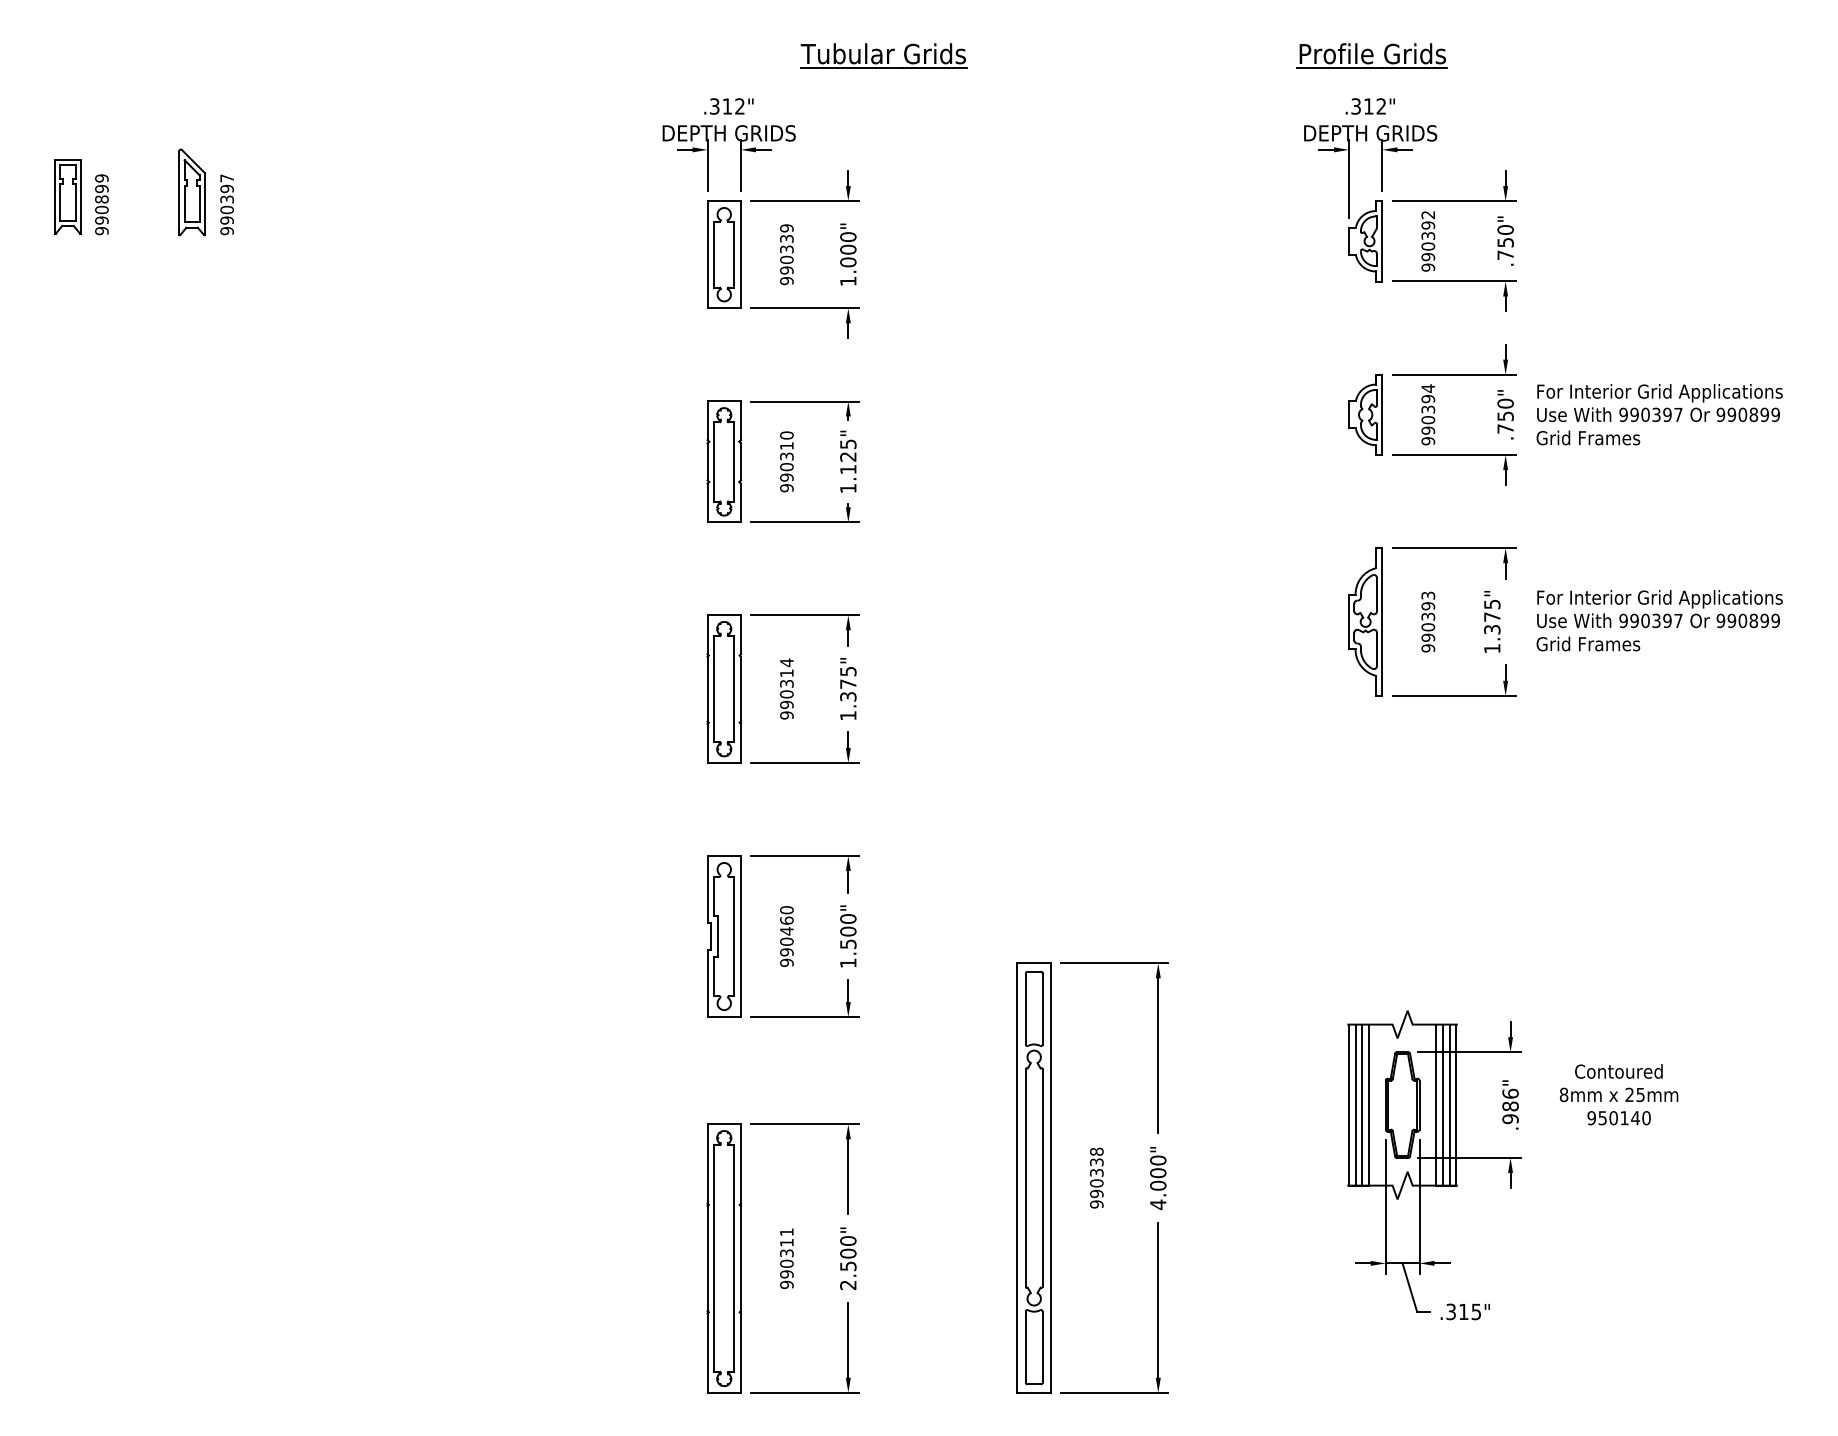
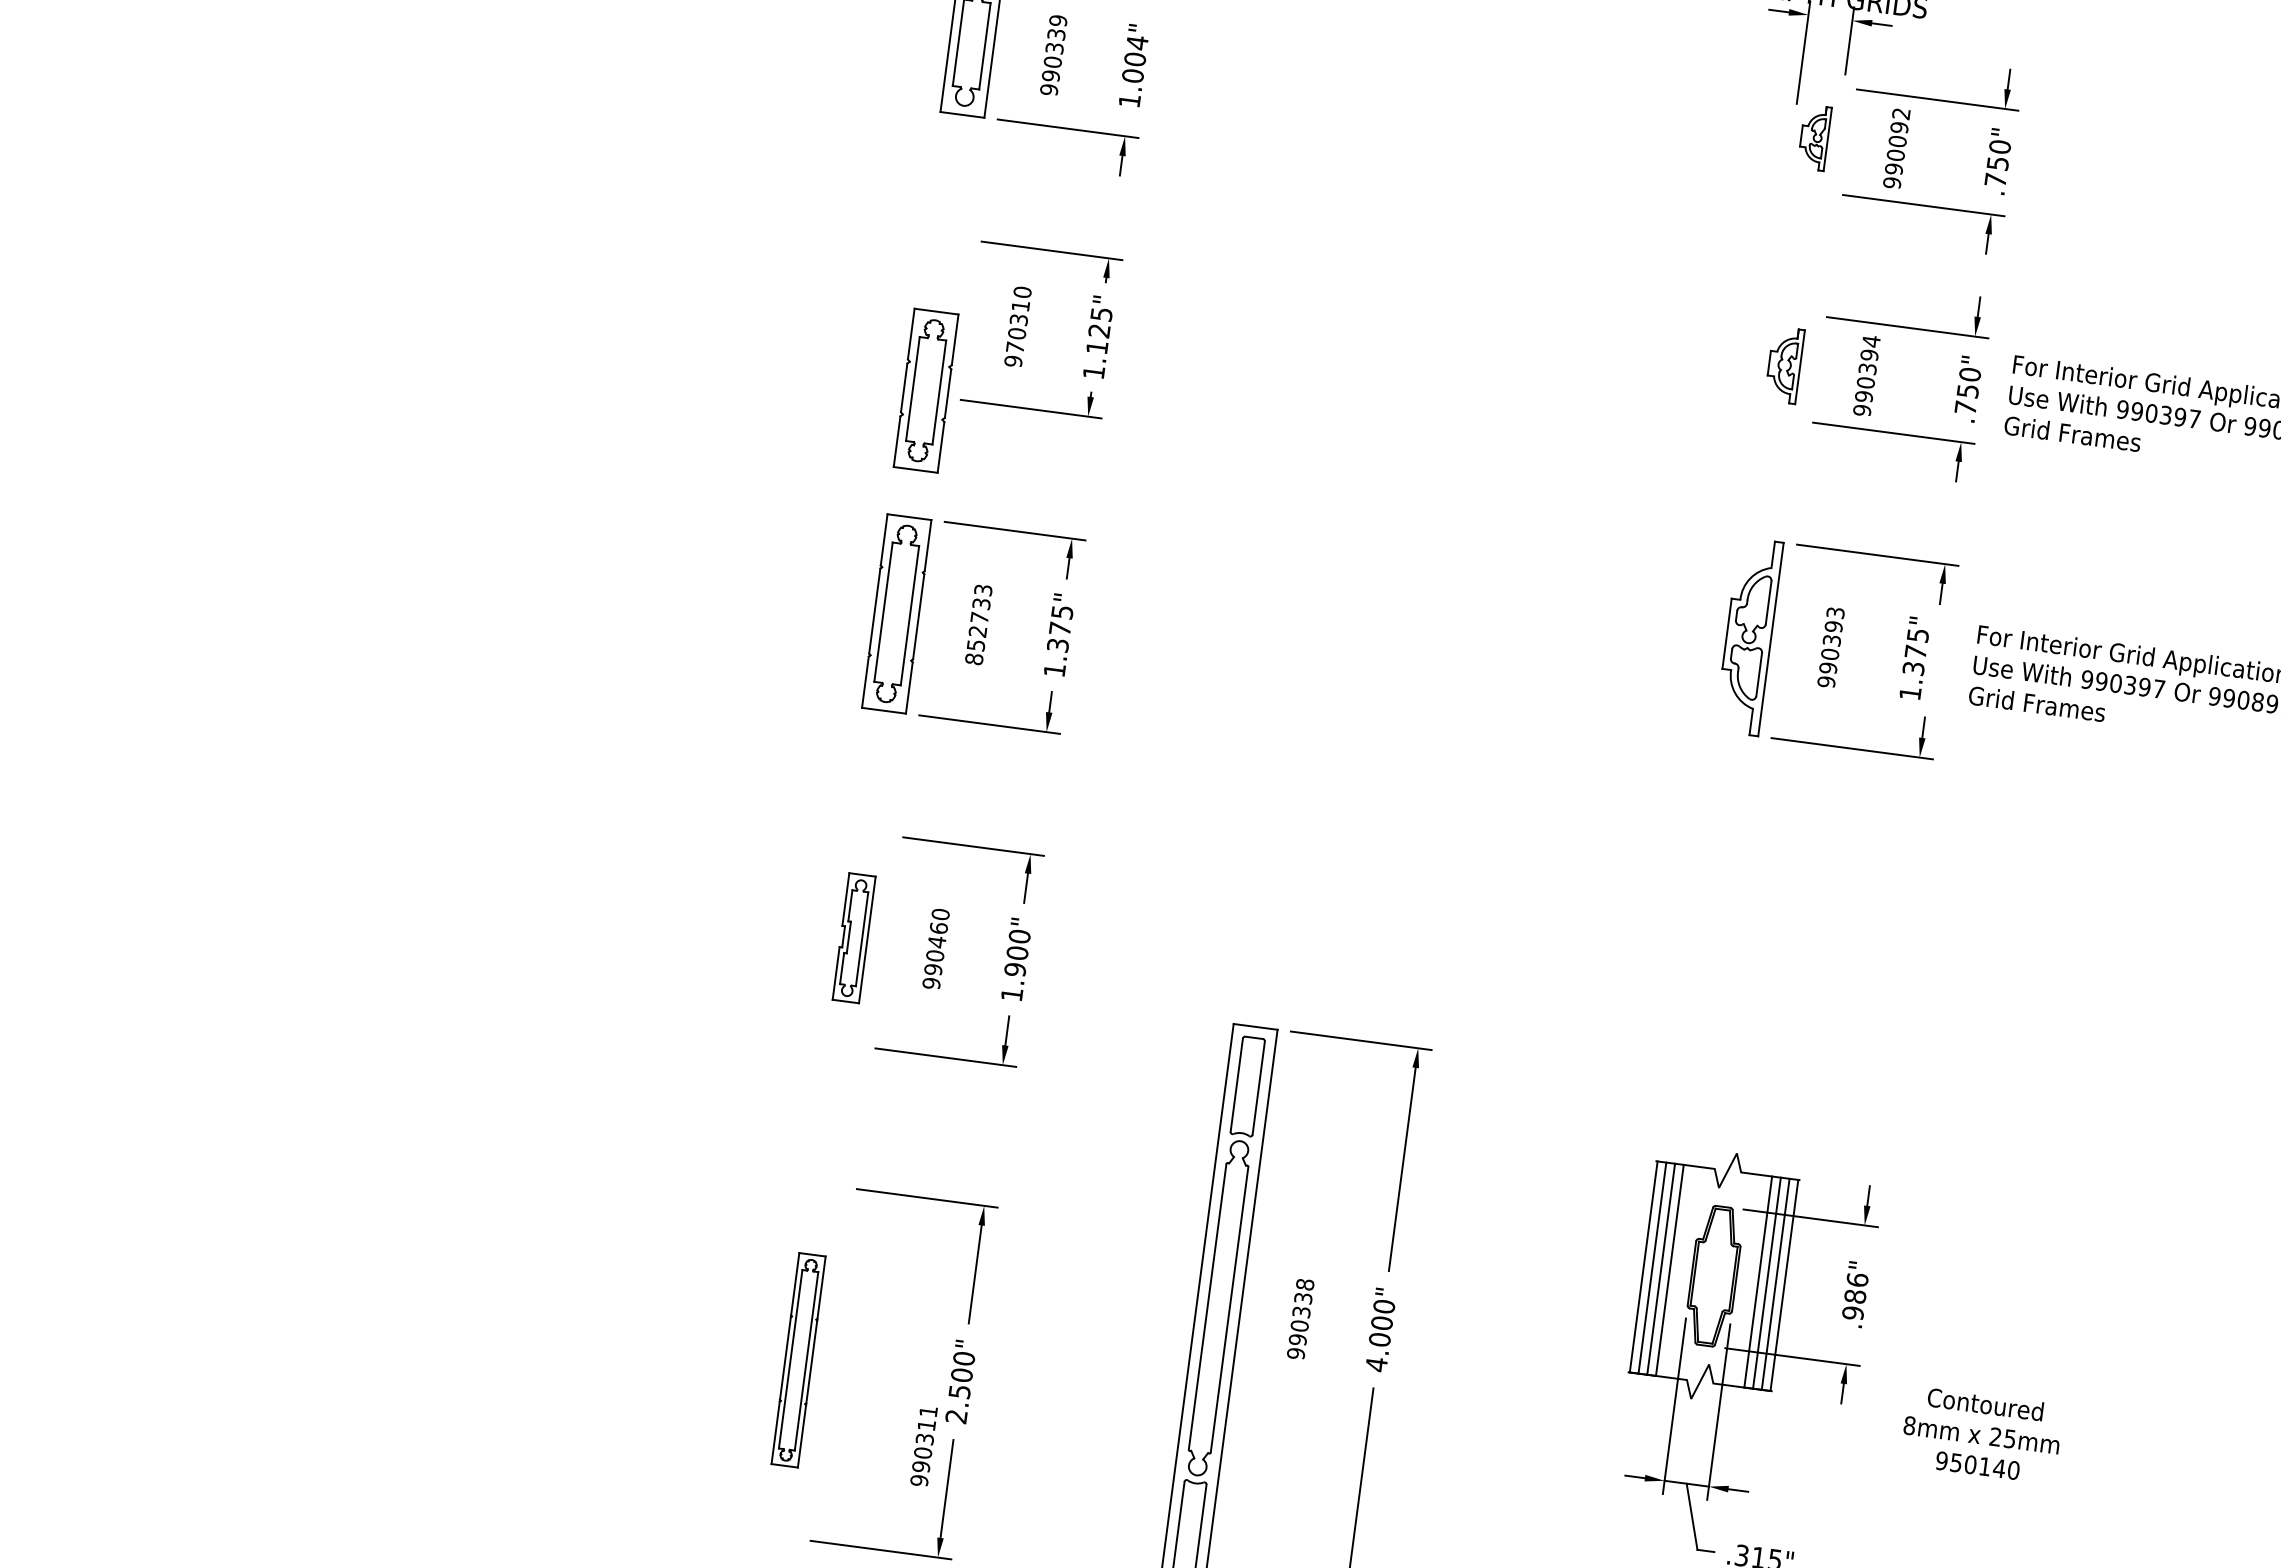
text: (1428, 235) -> (1898, 140), 990392 -> 990092
text: (848, 236) -> (1137, 42), 1.000" -> 1.004"
part: (1365, 241) -> (1814, 137), size x0.6
part: (1365, 414) -> (1784, 364), size x0.7
part: (724, 461) -> (926, 390), moved
text: (786, 477) -> (1014, 347), 990310 -> 970310
text: (786, 688) -> (978, 623), 990314 -> 852733
part: (724, 936) -> (854, 938), size x0.6
text: (848, 944) -> (1015, 970), 1.500" -> 1.900"
text: (1618, 1094) -> (1981, 1434), moved
part: (724, 1258) -> (798, 1360), size x0.6
text: (786, 1258) -> (923, 1446), moved

